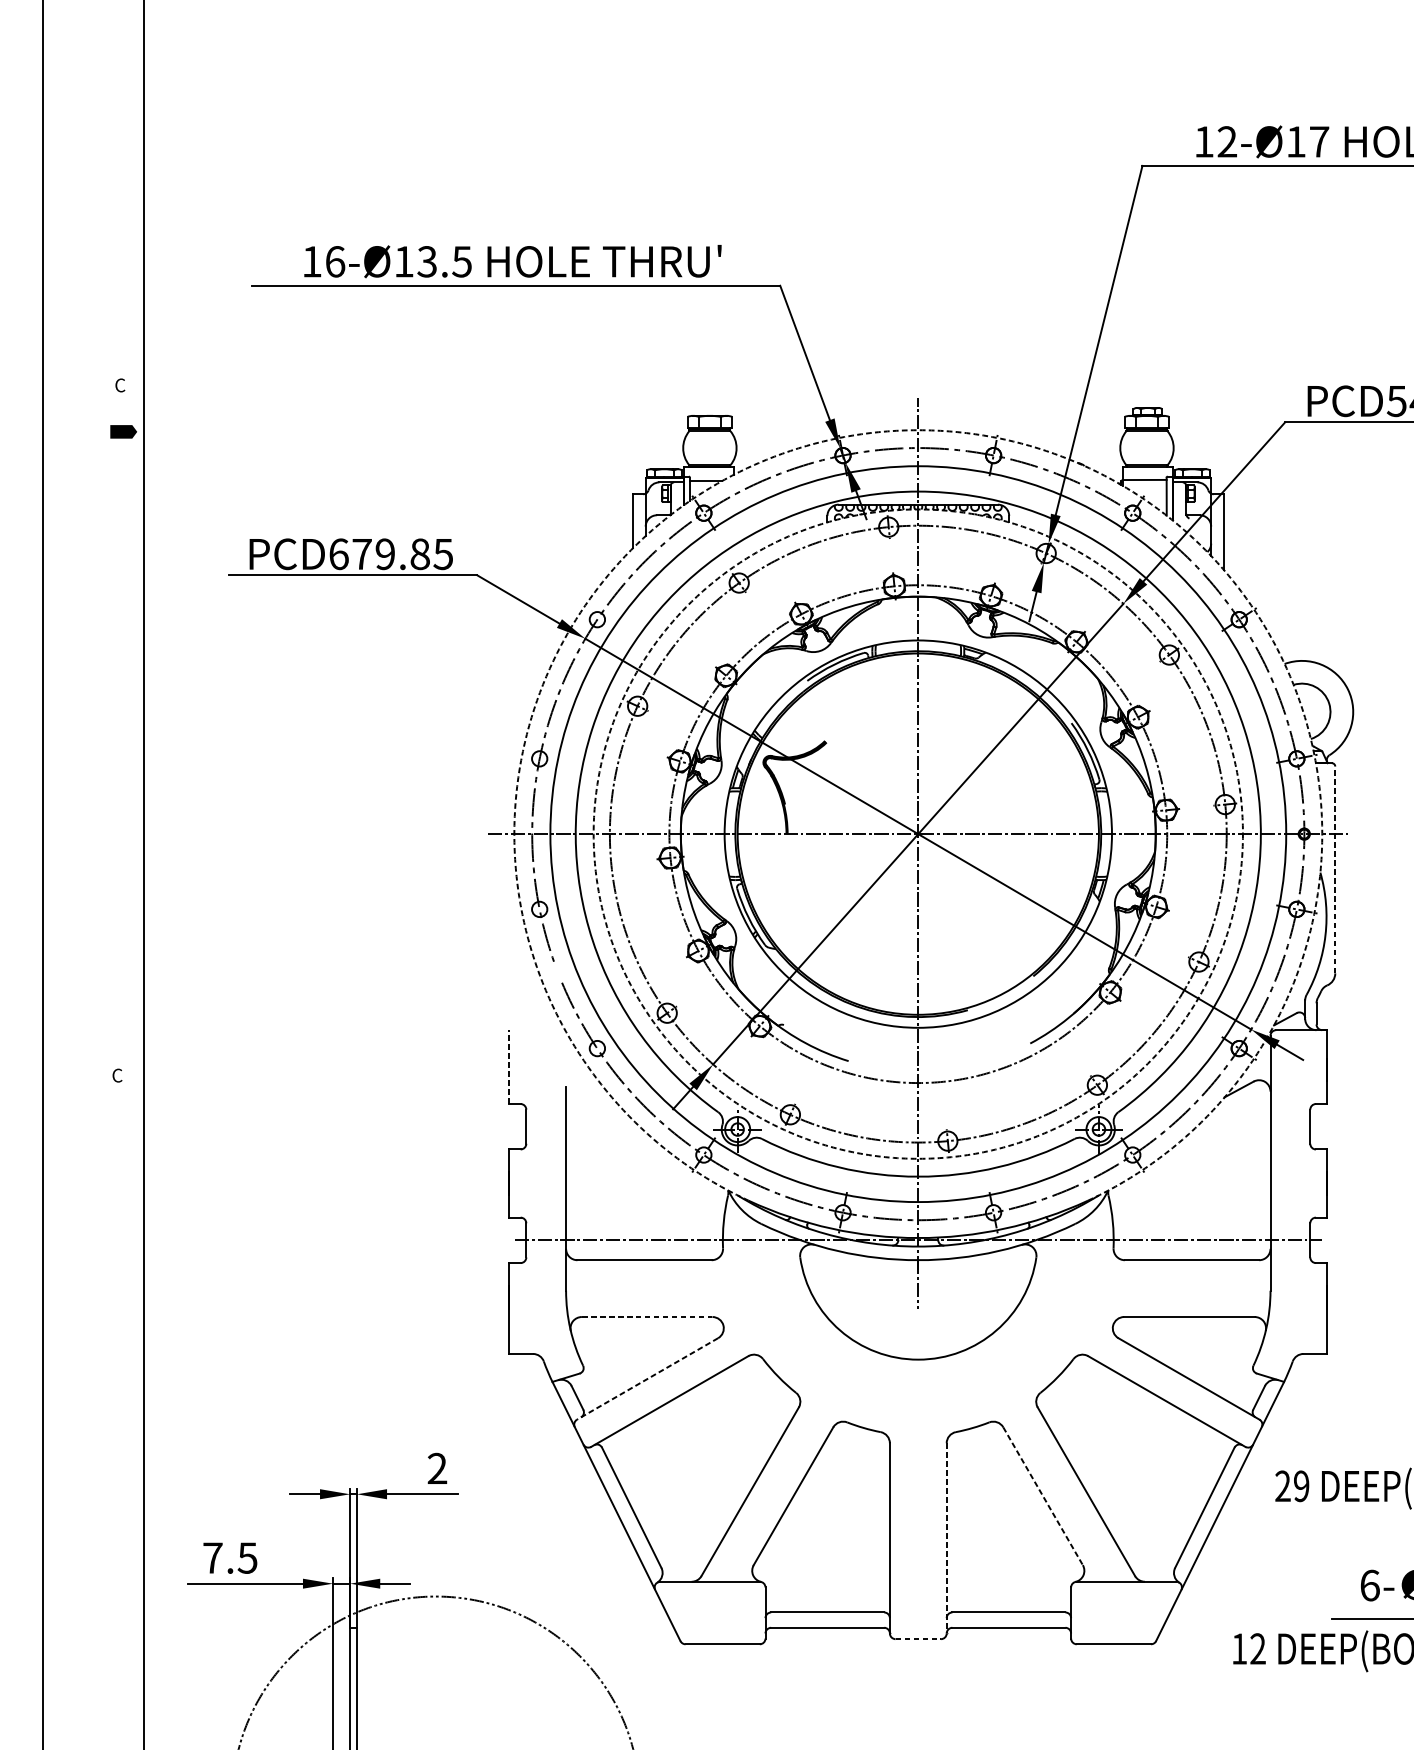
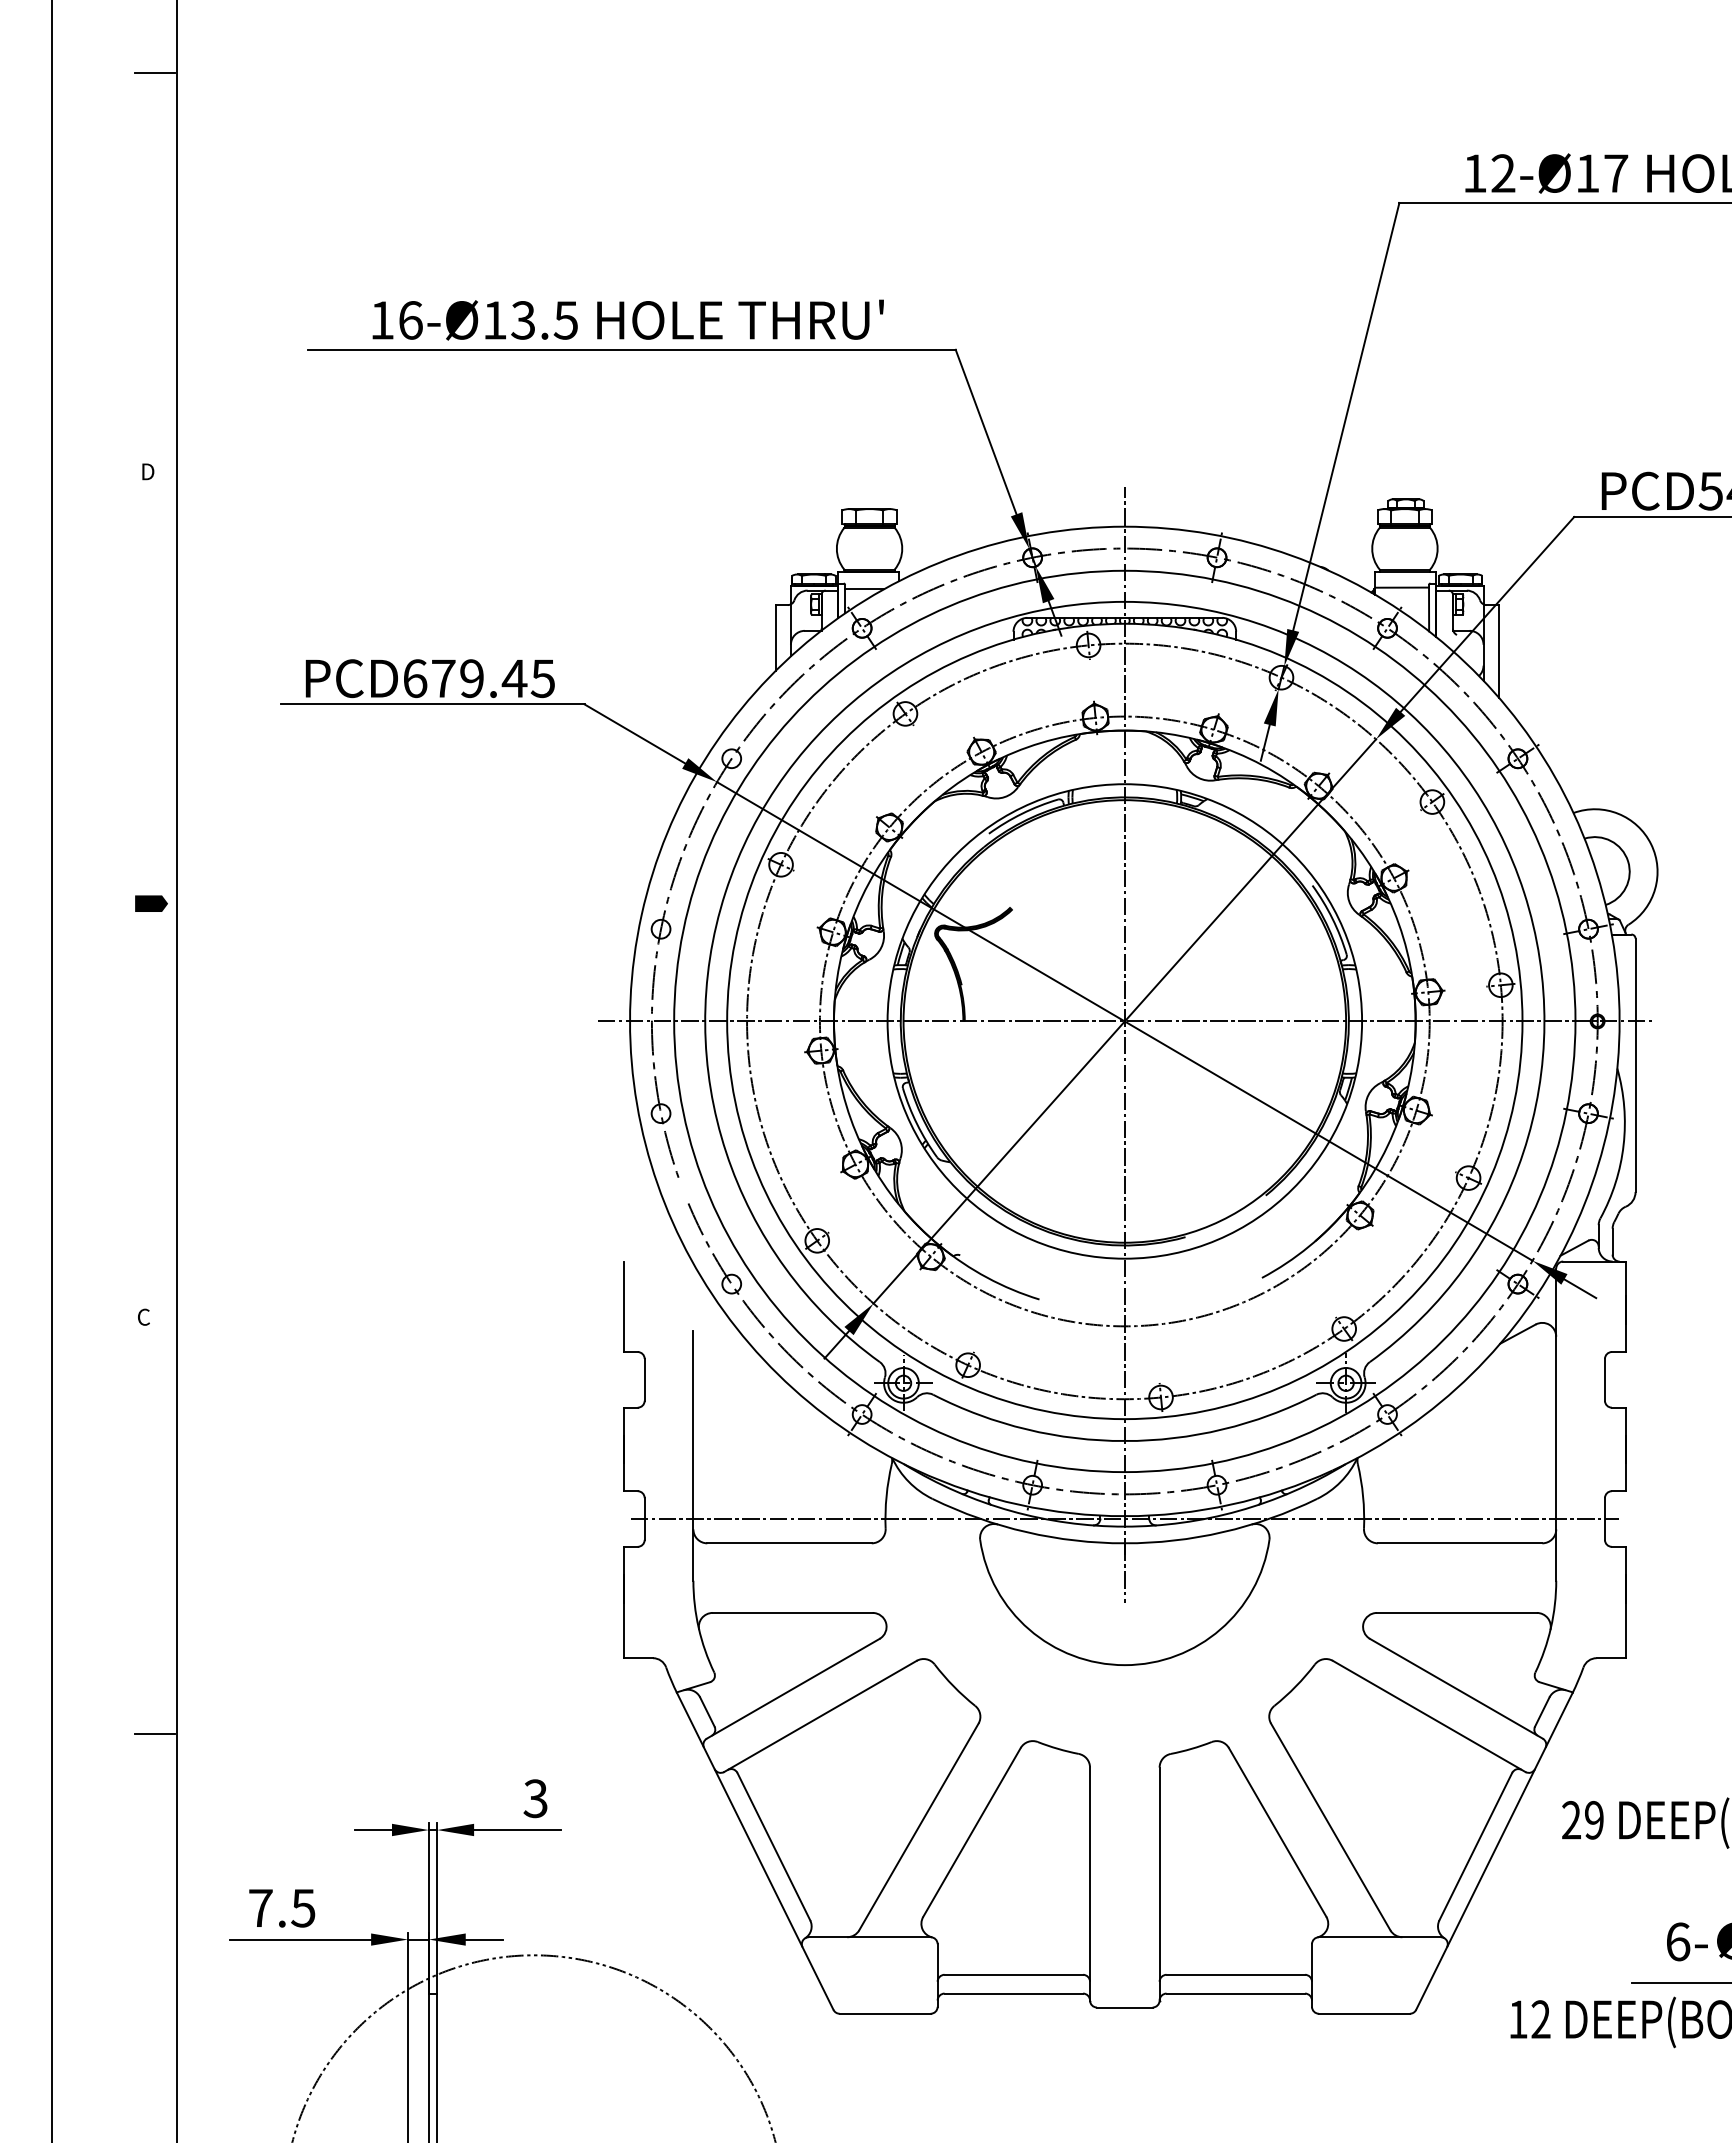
line: (126, 60) -> (155, 73), added
text: (120, 385) -> (147, 471), C -> D
arc: (918, 430) -> (1124, 526), dashed -> solid
line: (123, 431) -> (151, 903), moved
text: (420, 554) -> (514, 678), PCD679.85 -> PCD679.45
circle: (918, 834) -> (1124, 1021), dashed -> solid
line: (1335, 870) -> (1635, 1065), dashed -> solid
line: (509, 1066) -> (623, 1306), dashed -> solid
line: (646, 1316) -> (792, 1612), dashed -> solid
line: (647, 1378) -> (793, 1688), dashed -> solid
line: (126, 1415) -> (155, 1733), added
text: (437, 1468) -> (535, 1798), 2 -> 3
line: (1042, 1496) -> (1277, 1832), dashed -> solid
line: (946, 1538) -> (1159, 1884), dashed -> solid
line: (918, 1639) -> (1124, 2007), dashed -> solid

